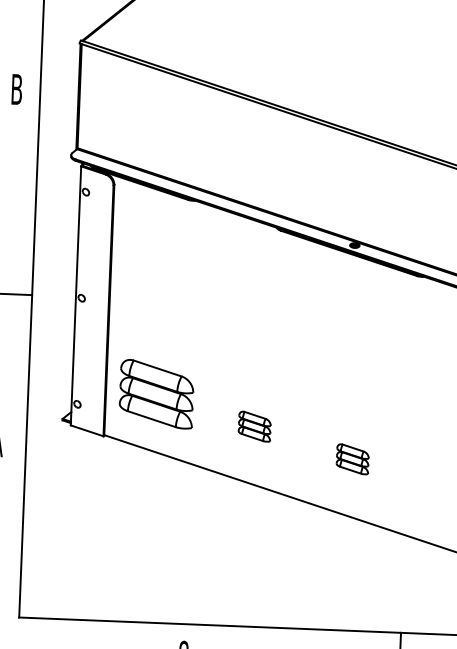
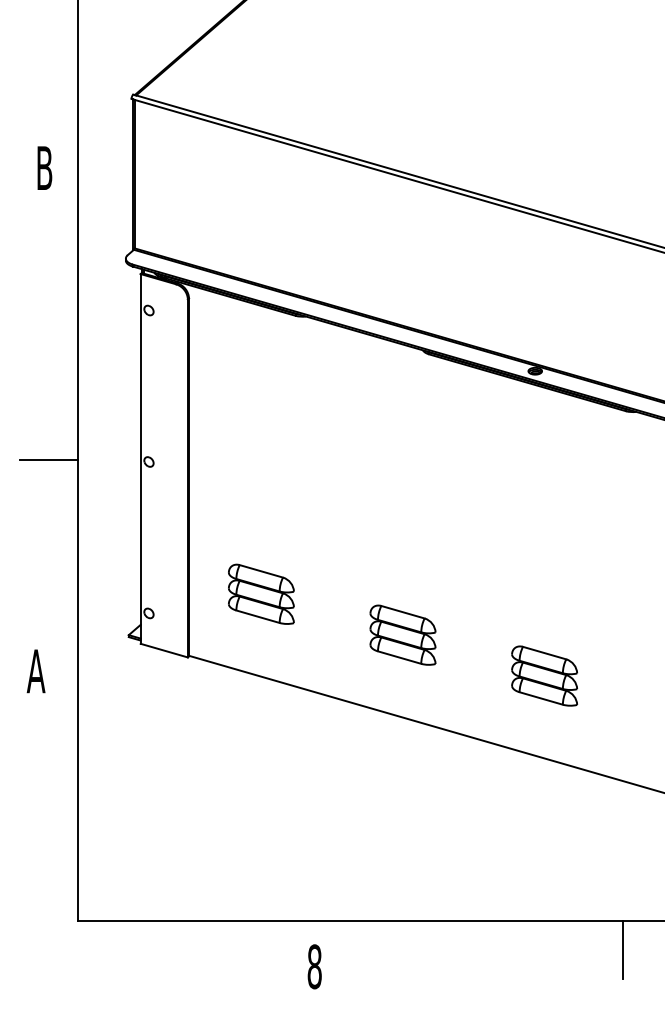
part: (156, 393) -> (261, 593), size x0.62
part: (254, 426) -> (402, 634), size x1.43
part: (352, 458) -> (544, 675), size x1.43

